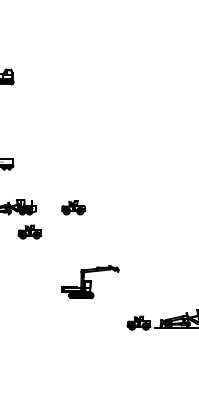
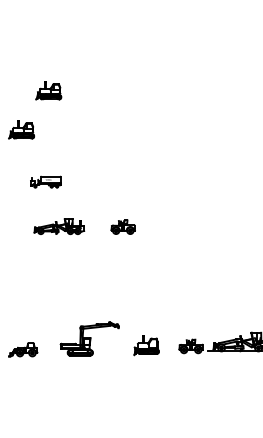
part: (29, 231) -> (77, 251), removed
part: (90, 281) -> (89, 338), moved
part: (95, 322) -> (146, 345), added

